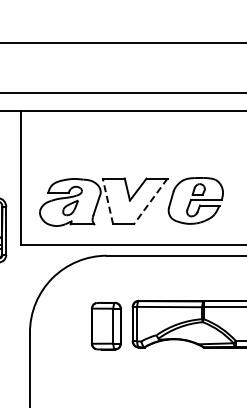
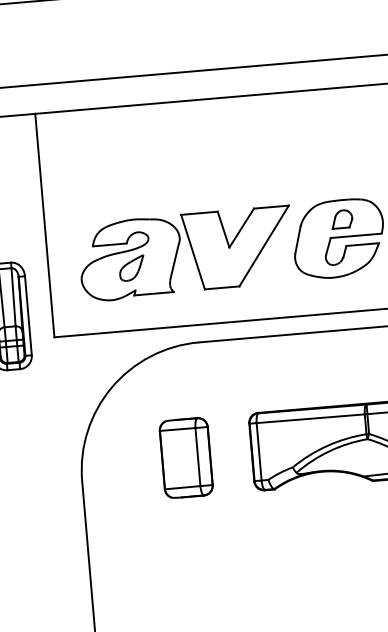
line: (107, 200) -> (192, 250), dashed -> solid
line: (150, 201) -> (263, 246), dashed -> solid
part: (105, 325) -> (184, 457), moved

